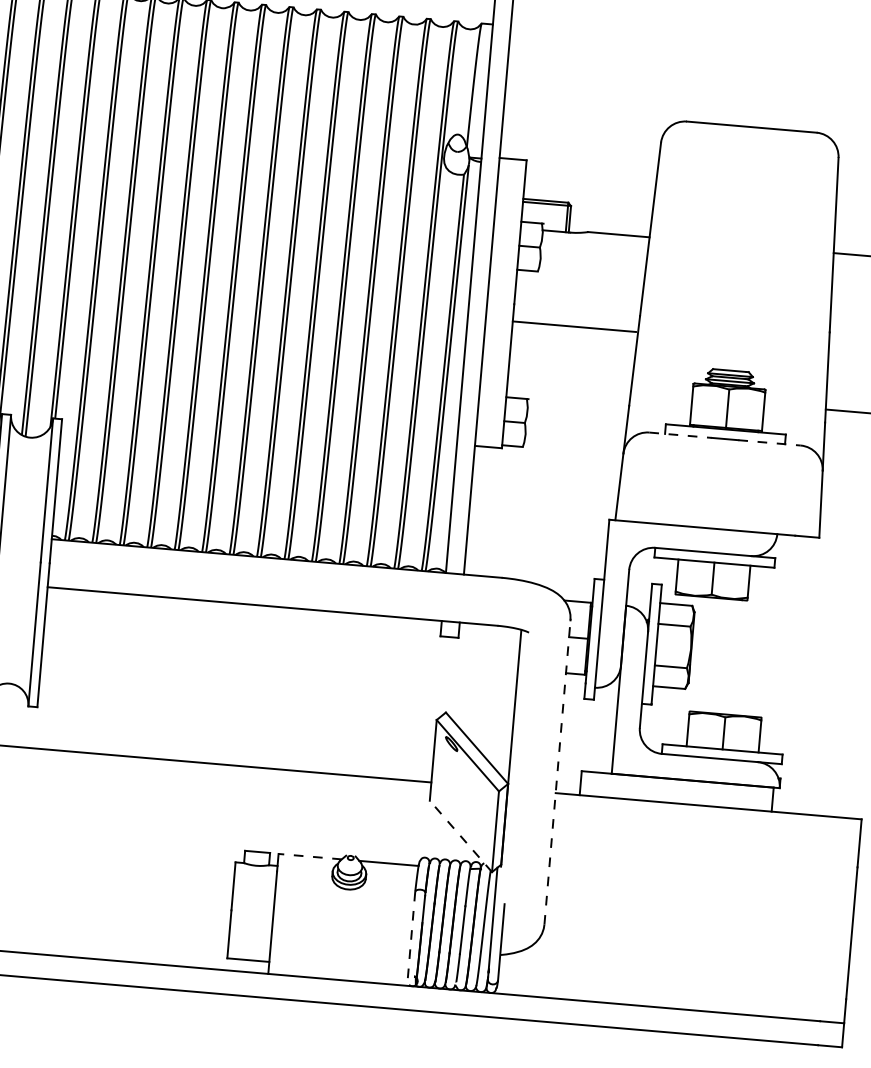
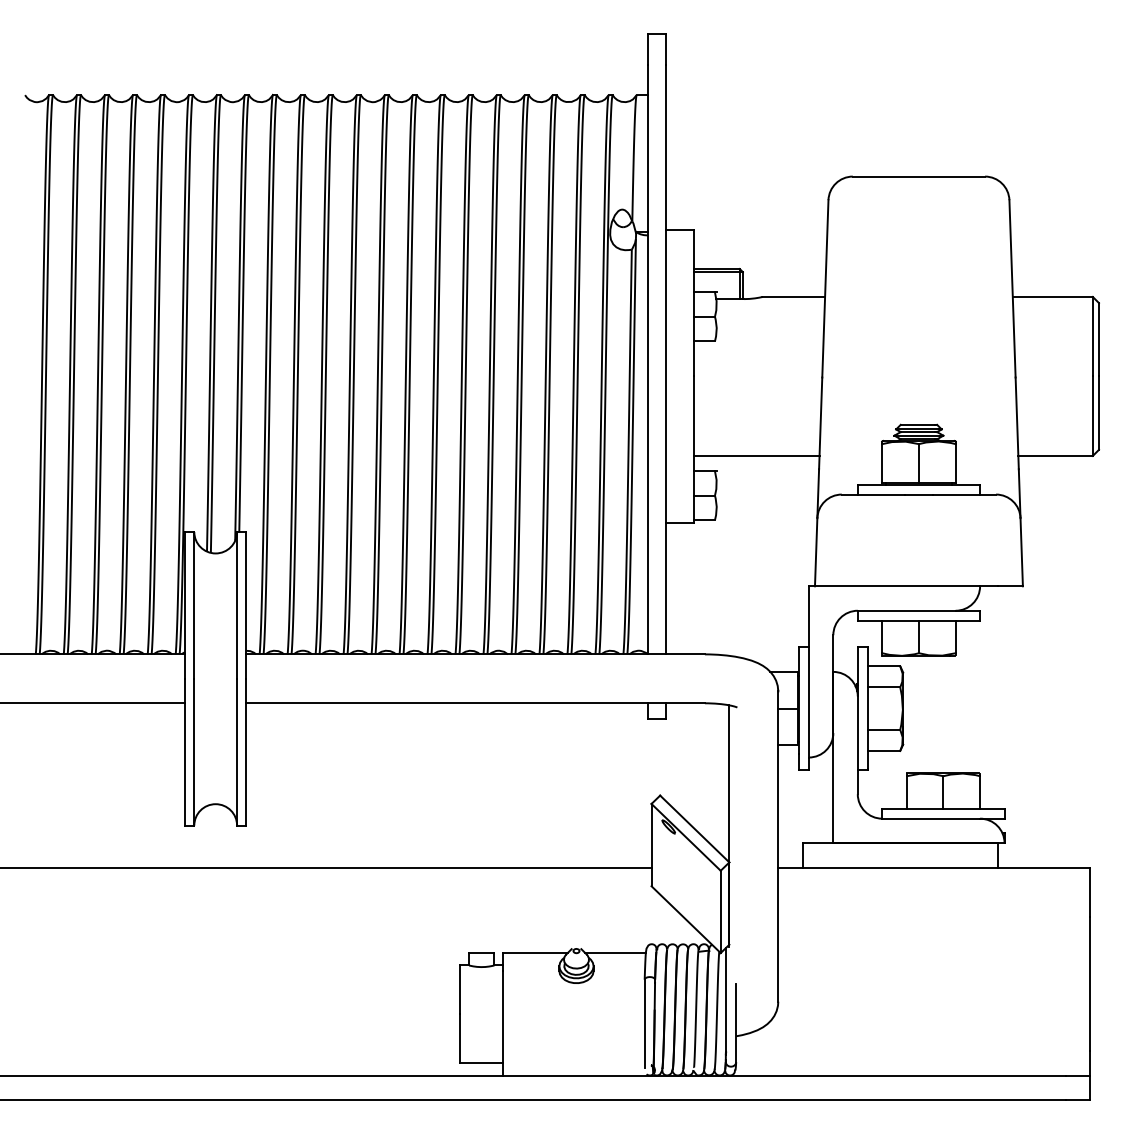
line: (574, 326) -> (756, 455), moved
line: (680, 435) -> (873, 494), dashed -> solid
line: (769, 442) -> (964, 494), dashed -> solid
line: (557, 772) -> (778, 846), dashed -> solid
line: (460, 836) -> (685, 919), dashed -> solid
line: (309, 856) -> (534, 953), dashed -> solid
line: (411, 935) -> (644, 1024), dashed -> solid

